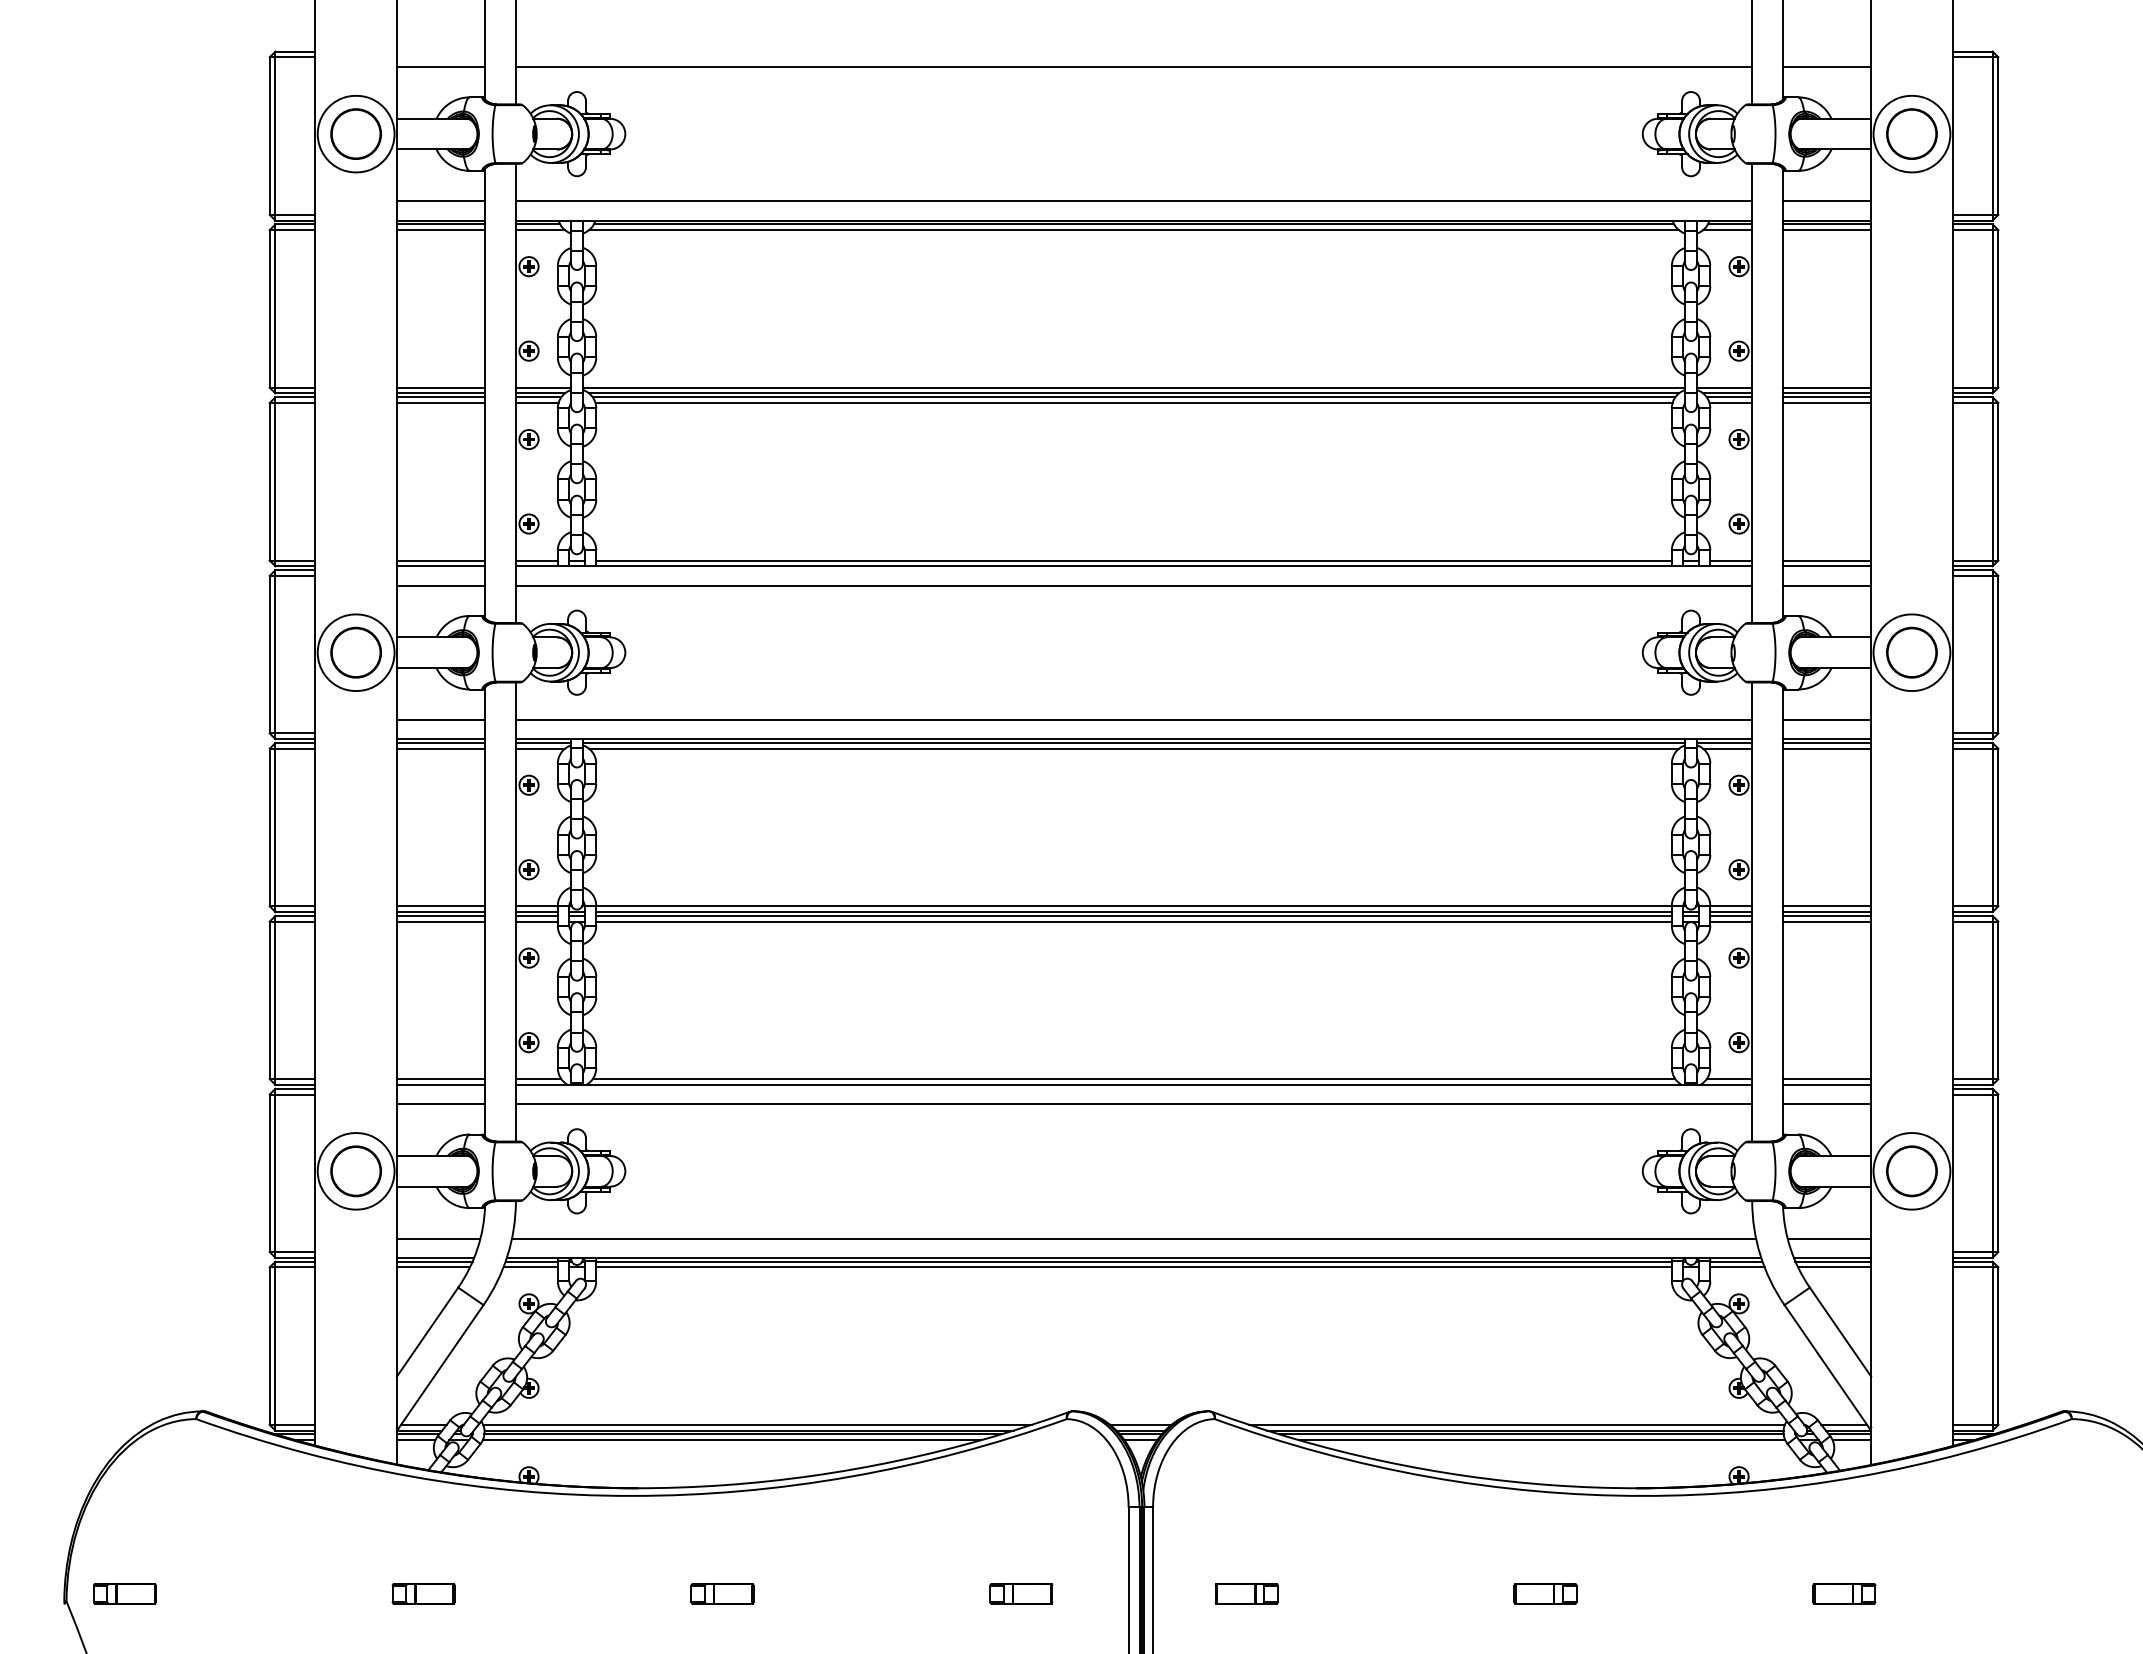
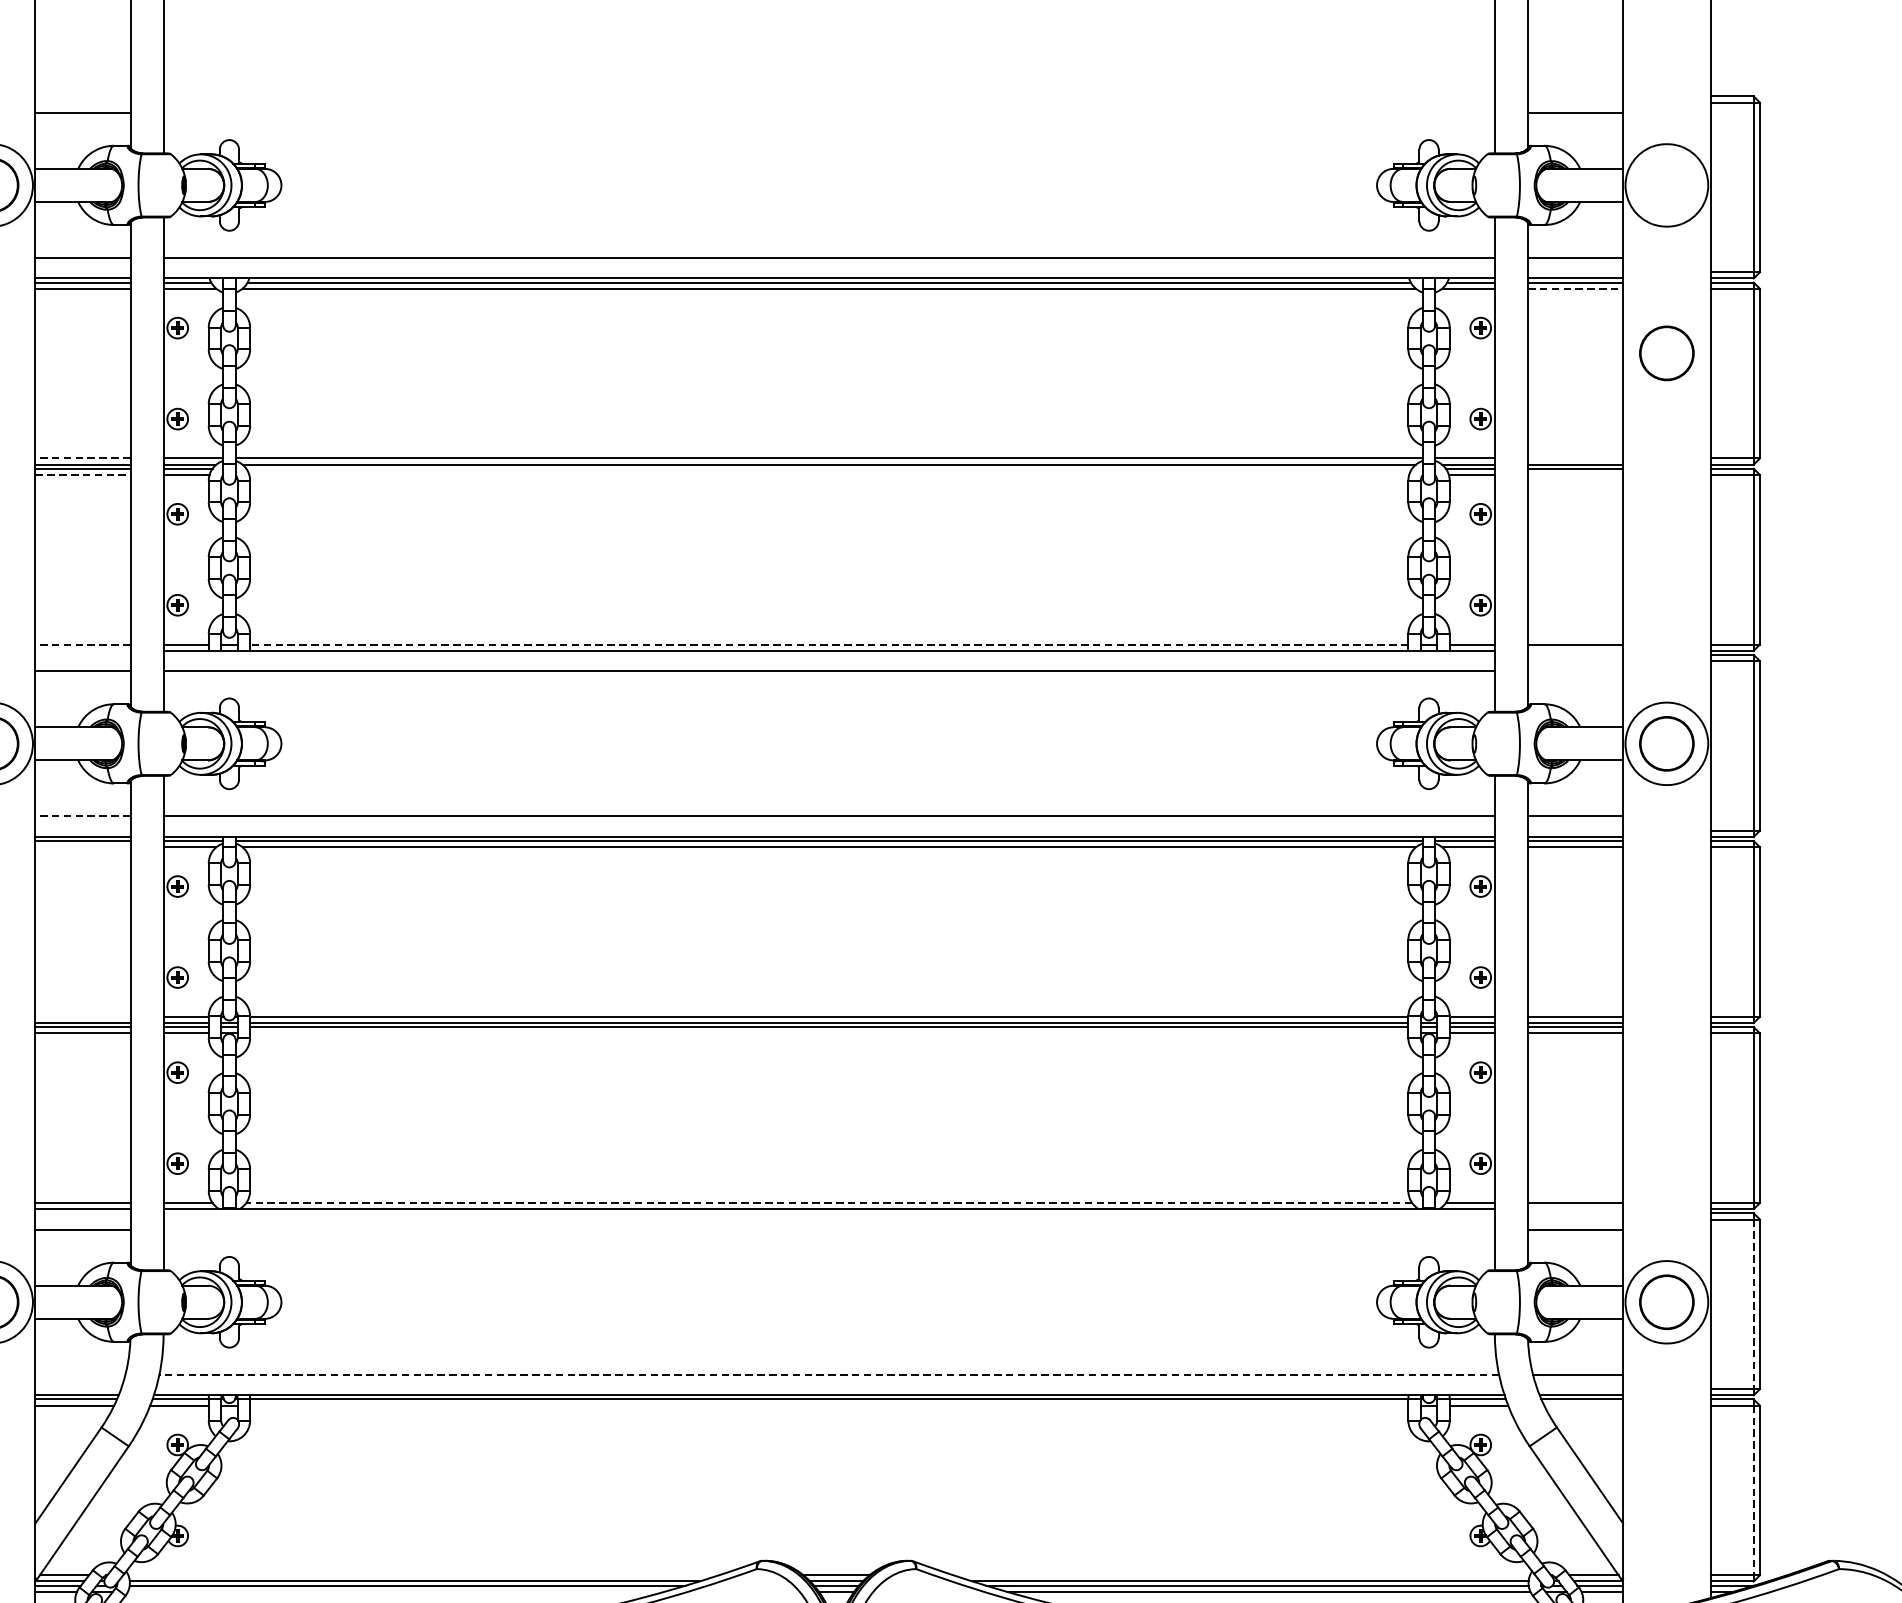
line: (1133, 66) -> (828, 112), removed
circle: (1911, 133) -> (1666, 352), moved
line: (1827, 230) -> (1575, 289), solid -> dashed
line: (440, 387) -> (82, 458), solid -> dashed
line: (1826, 387) -> (1574, 458), removed
line: (1133, 397) -> (828, 469), removed
line: (441, 403) -> (83, 475), solid -> dashed
line: (1133, 403) -> (828, 475), removed
line: (1826, 403) -> (1574, 475), removed
line: (440, 560) -> (82, 644), solid -> dashed
line: (1134, 560) -> (829, 644), solid -> dashed
line: (440, 566) -> (82, 650), removed
line: (1826, 566) -> (1574, 650), removed
line: (1826, 585) -> (1574, 671), removed
line: (440, 719) -> (82, 815), solid -> dashed
line: (440, 748) -> (82, 846), removed
line: (440, 906) -> (82, 1017), removed
line: (1133, 921) -> (828, 1033), removed
line: (1133, 1079) -> (828, 1203), solid -> dashed
line: (1826, 1084) -> (1574, 1208), removed
line: (1133, 1104) -> (828, 1230), removed
line: (1992, 1173) -> (1753, 1304), solid -> dashed
line: (438, 1238) -> (80, 1374), removed
line: (1133, 1238) -> (828, 1374), solid -> dashed
line: (1133, 1267) -> (828, 1405), removed
line: (1834, 1267) -> (1583, 1405), removed
line: (1992, 1346) -> (1753, 1490), solid -> dashed
line: (757, 1424) -> (423, 1574), removed
line: (1516, 1424) -> (1241, 1574), removed
line: (731, 1440) -> (395, 1592), removed

